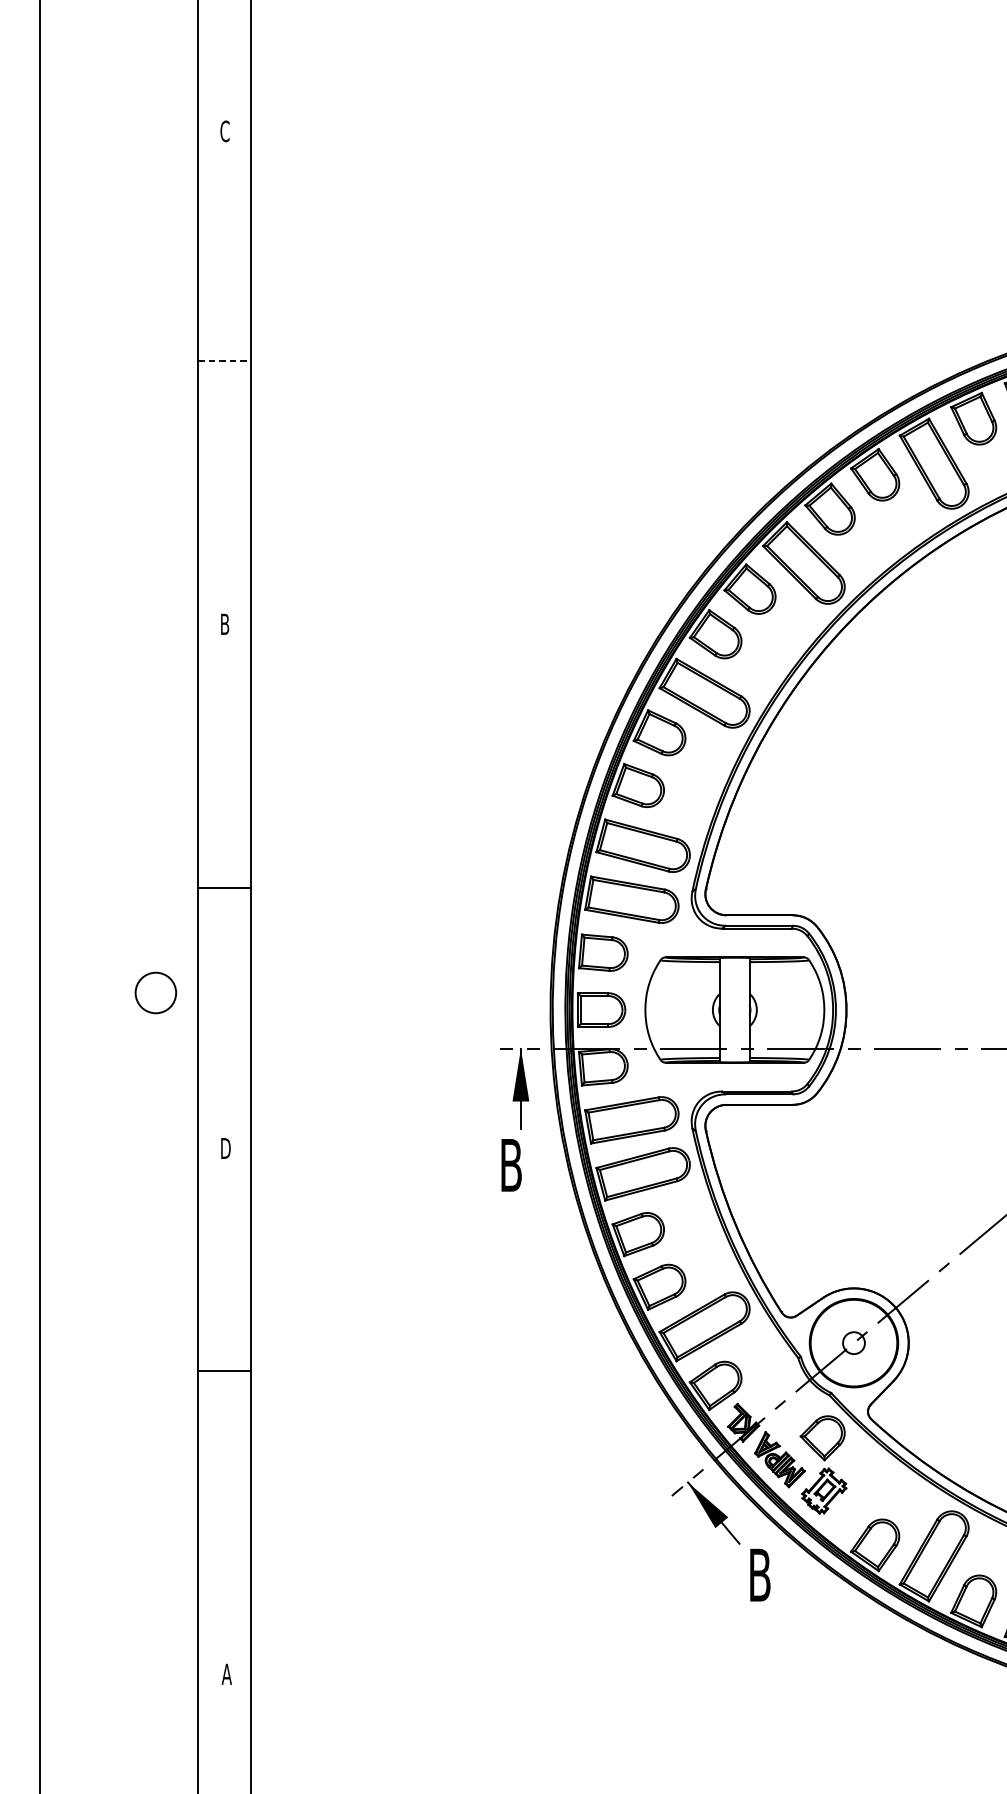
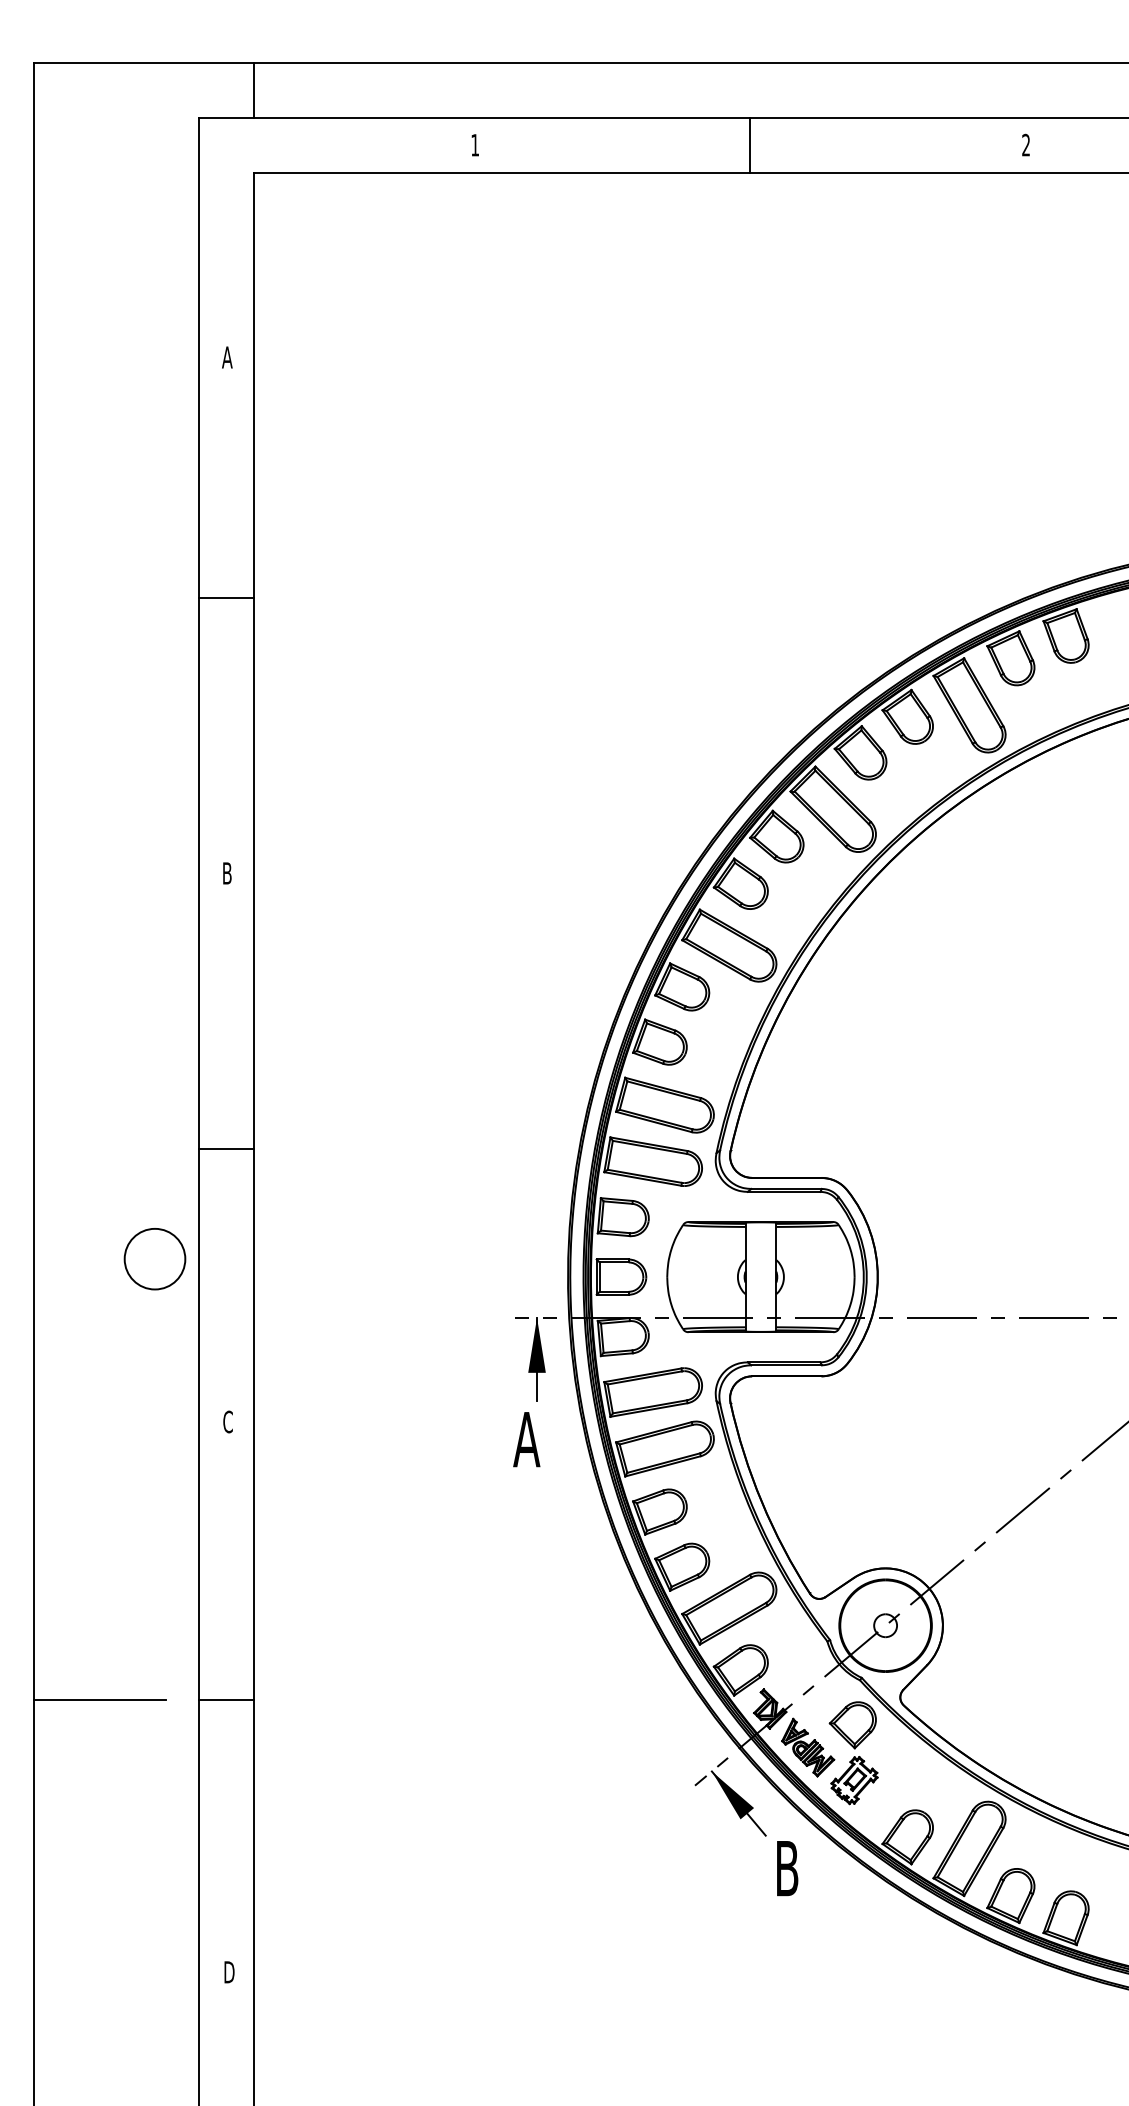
text: (225, 131) -> (227, 357), C -> A
line: (224, 360) -> (226, 597), dashed -> solid
circle: (155, 993) -> (154, 1259), size x1.43
text: (226, 1148) -> (228, 1421), D -> C
text: (510, 1165) -> (526, 1439), B -> A
line: (224, 1371) -> (226, 1700), moved
line: (102, 1414) -> (99, 1700), added
text: (227, 1674) -> (229, 1972), A -> D

